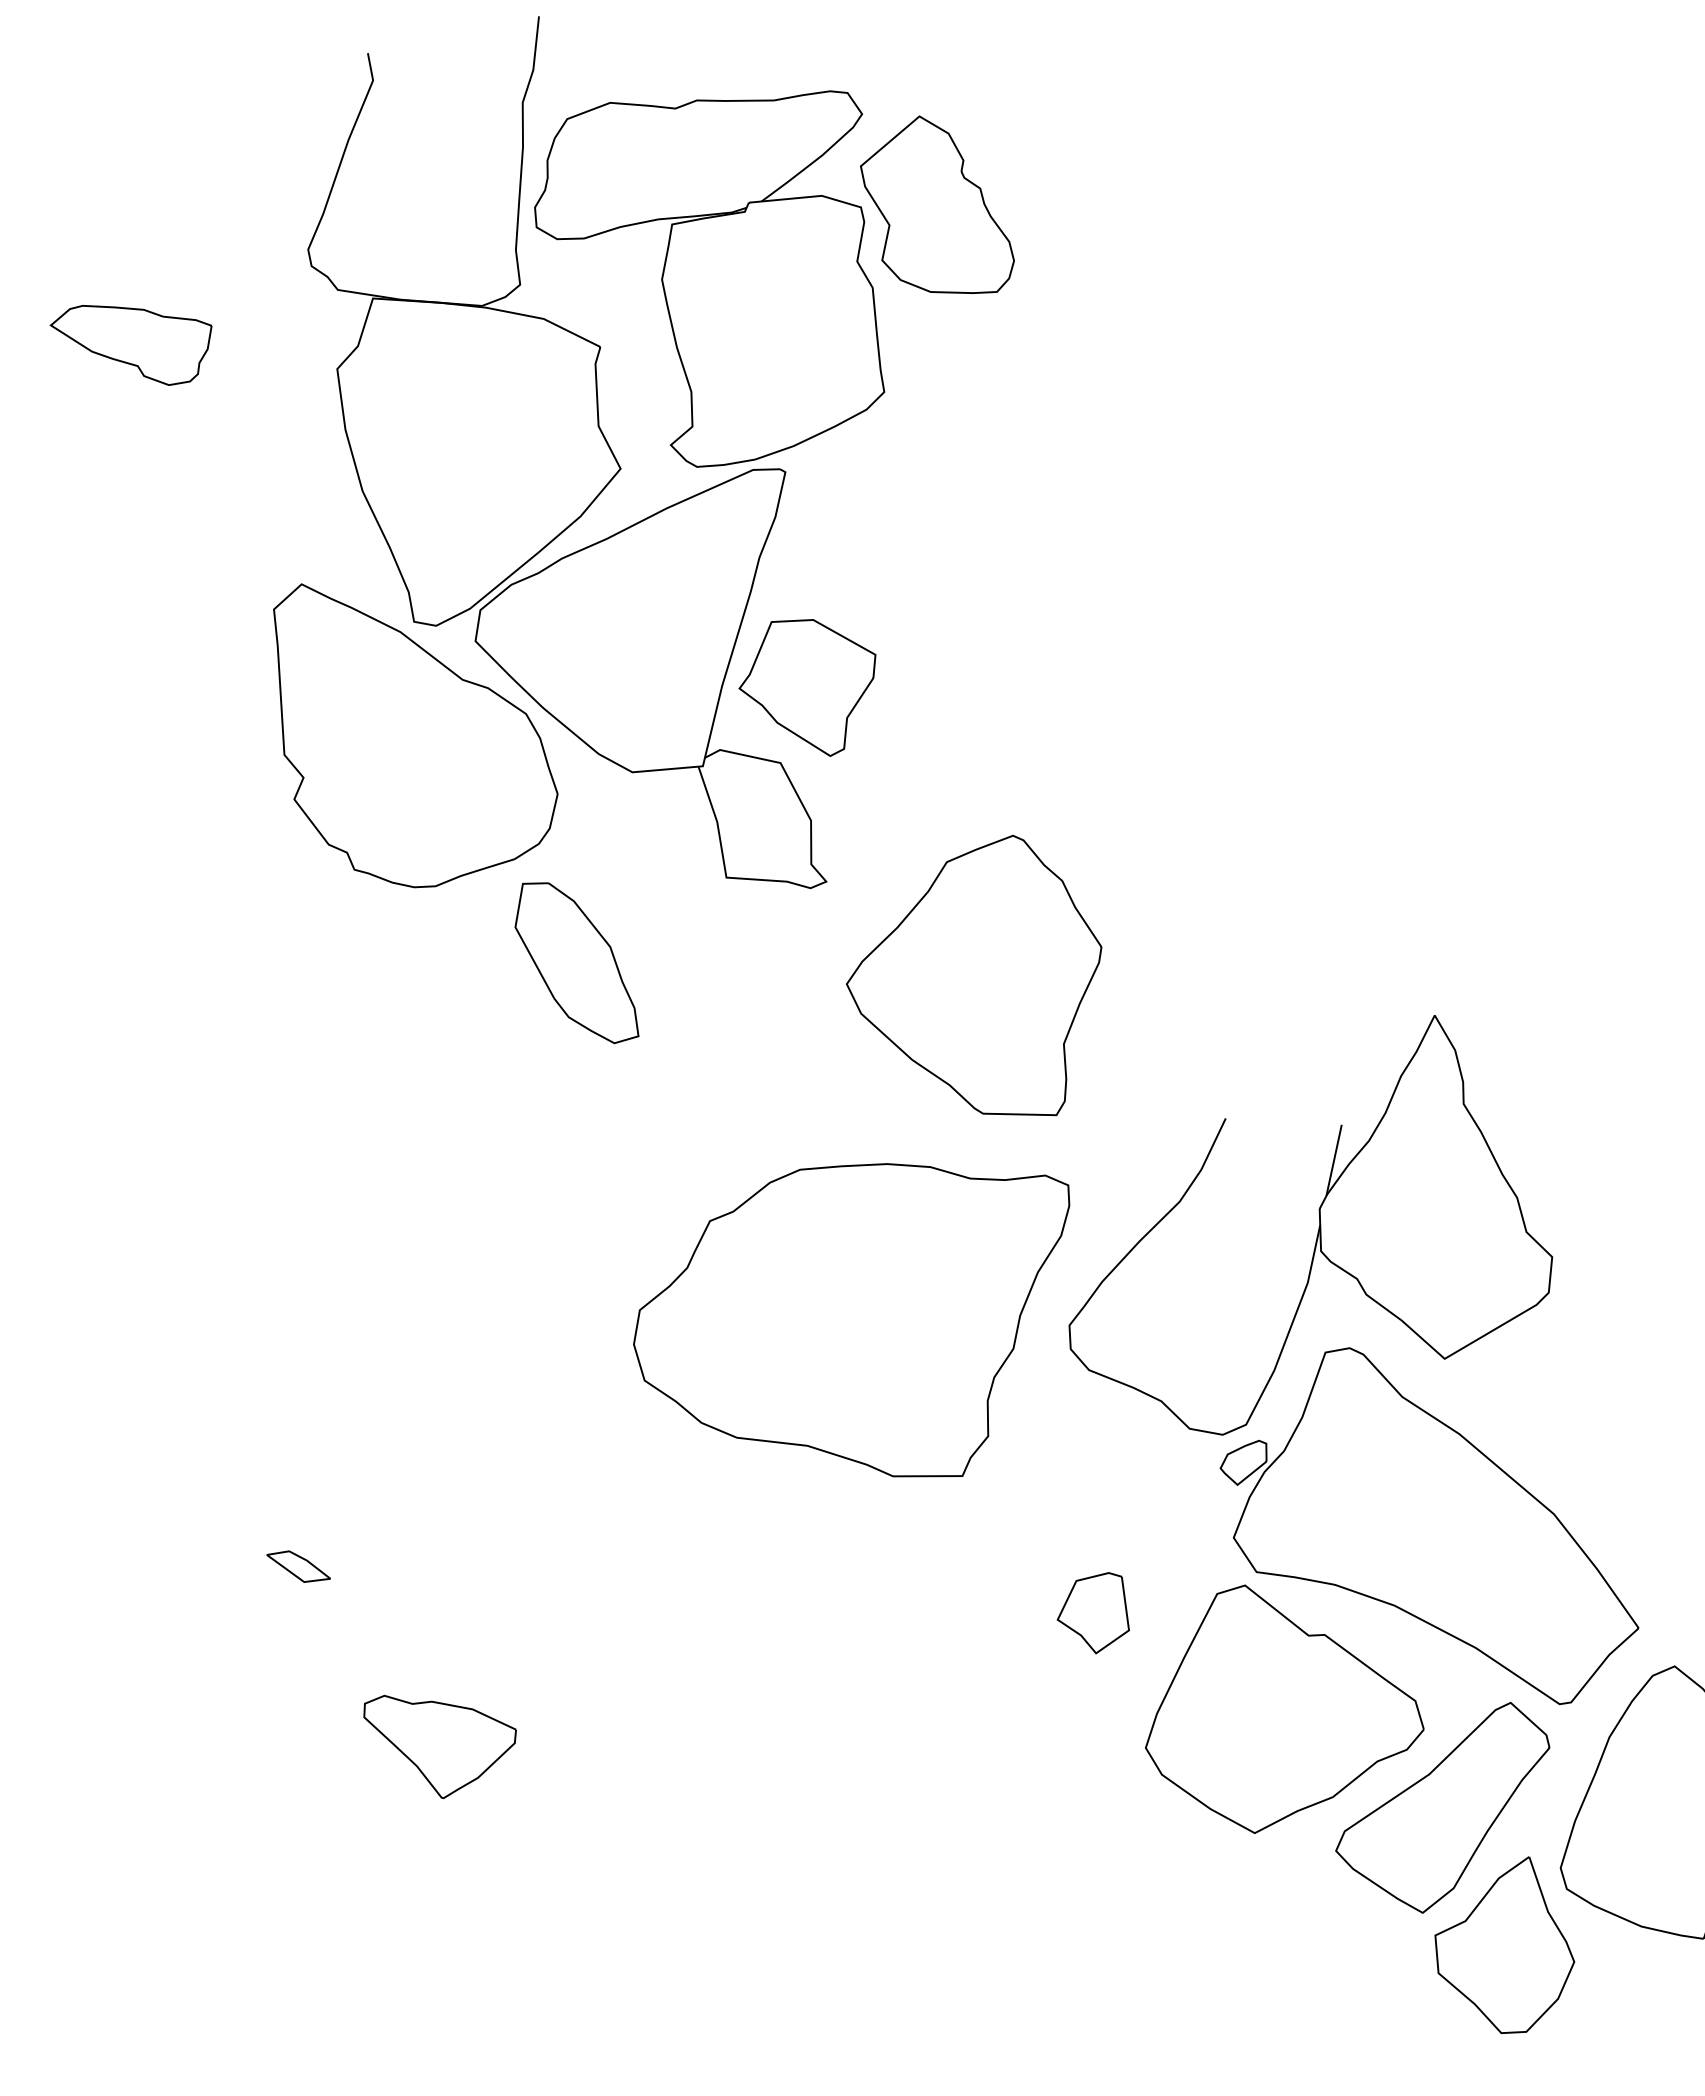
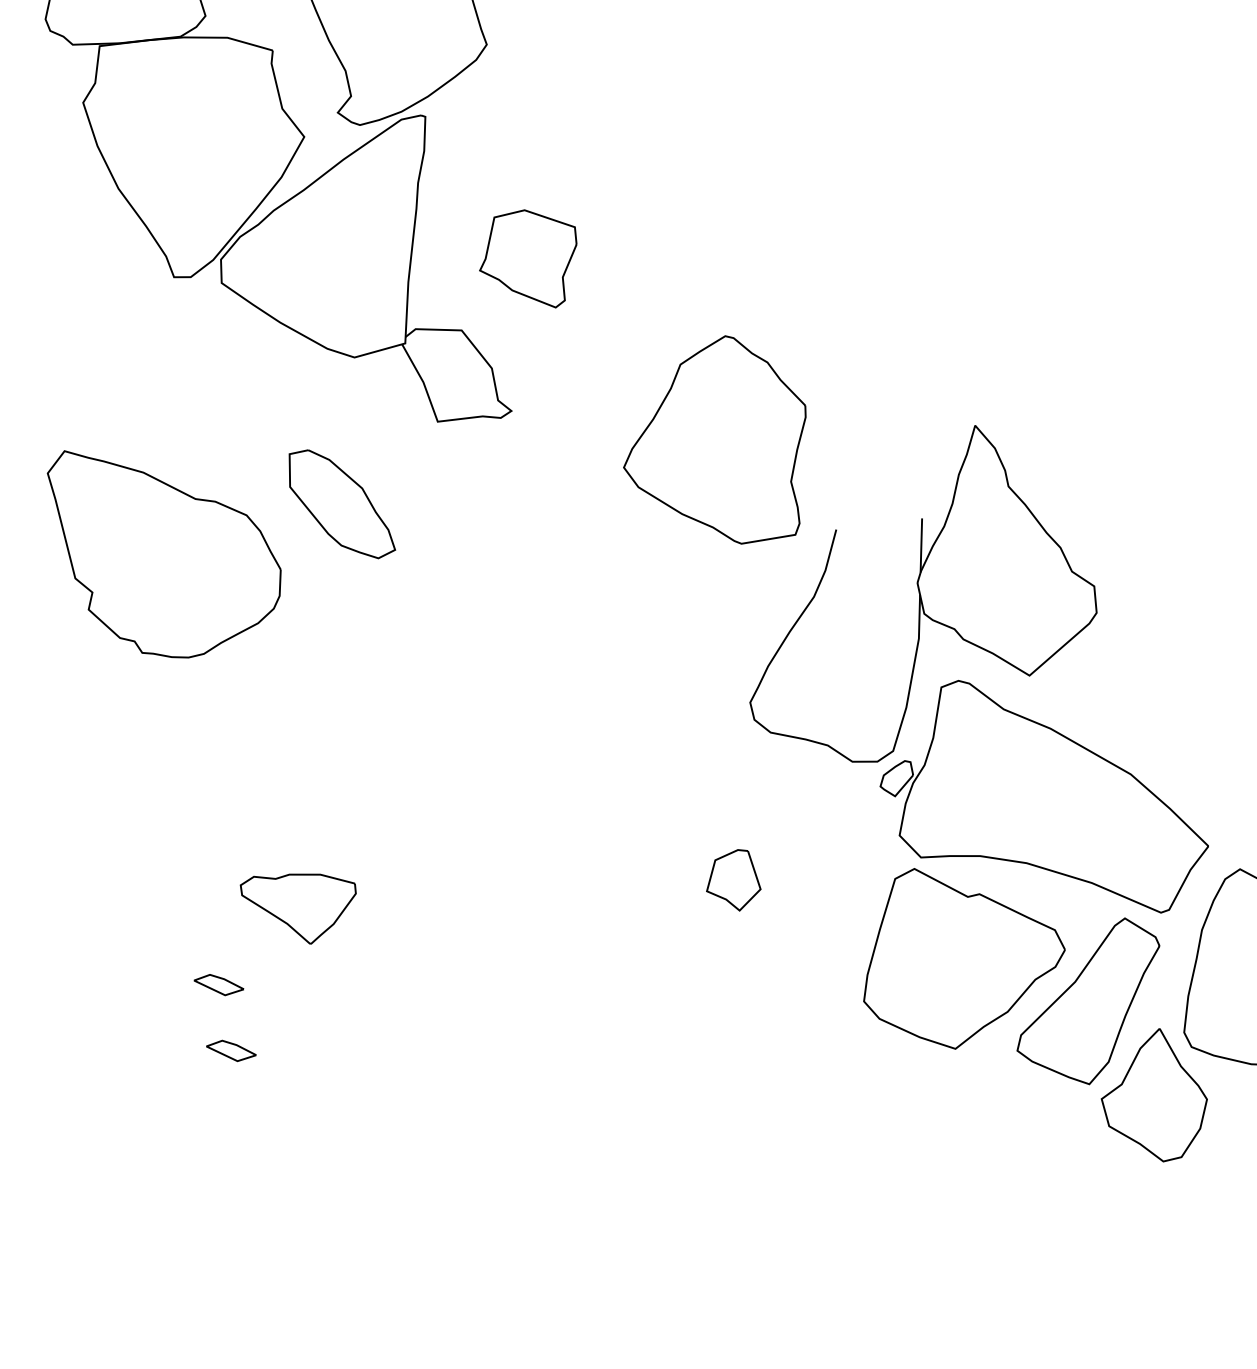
part: (807, 687) -> (529, 260), moved
part: (415, 735) -> (168, 546), moved
part: (974, 975) -> (716, 443), moved
part: (851, 1320) -> (590, 728), removed
part: (1092, 1613) -> (731, 881), moved
part: (298, 1656) -> (231, 1050), added
part: (439, 1746) -> (301, 906), moved

